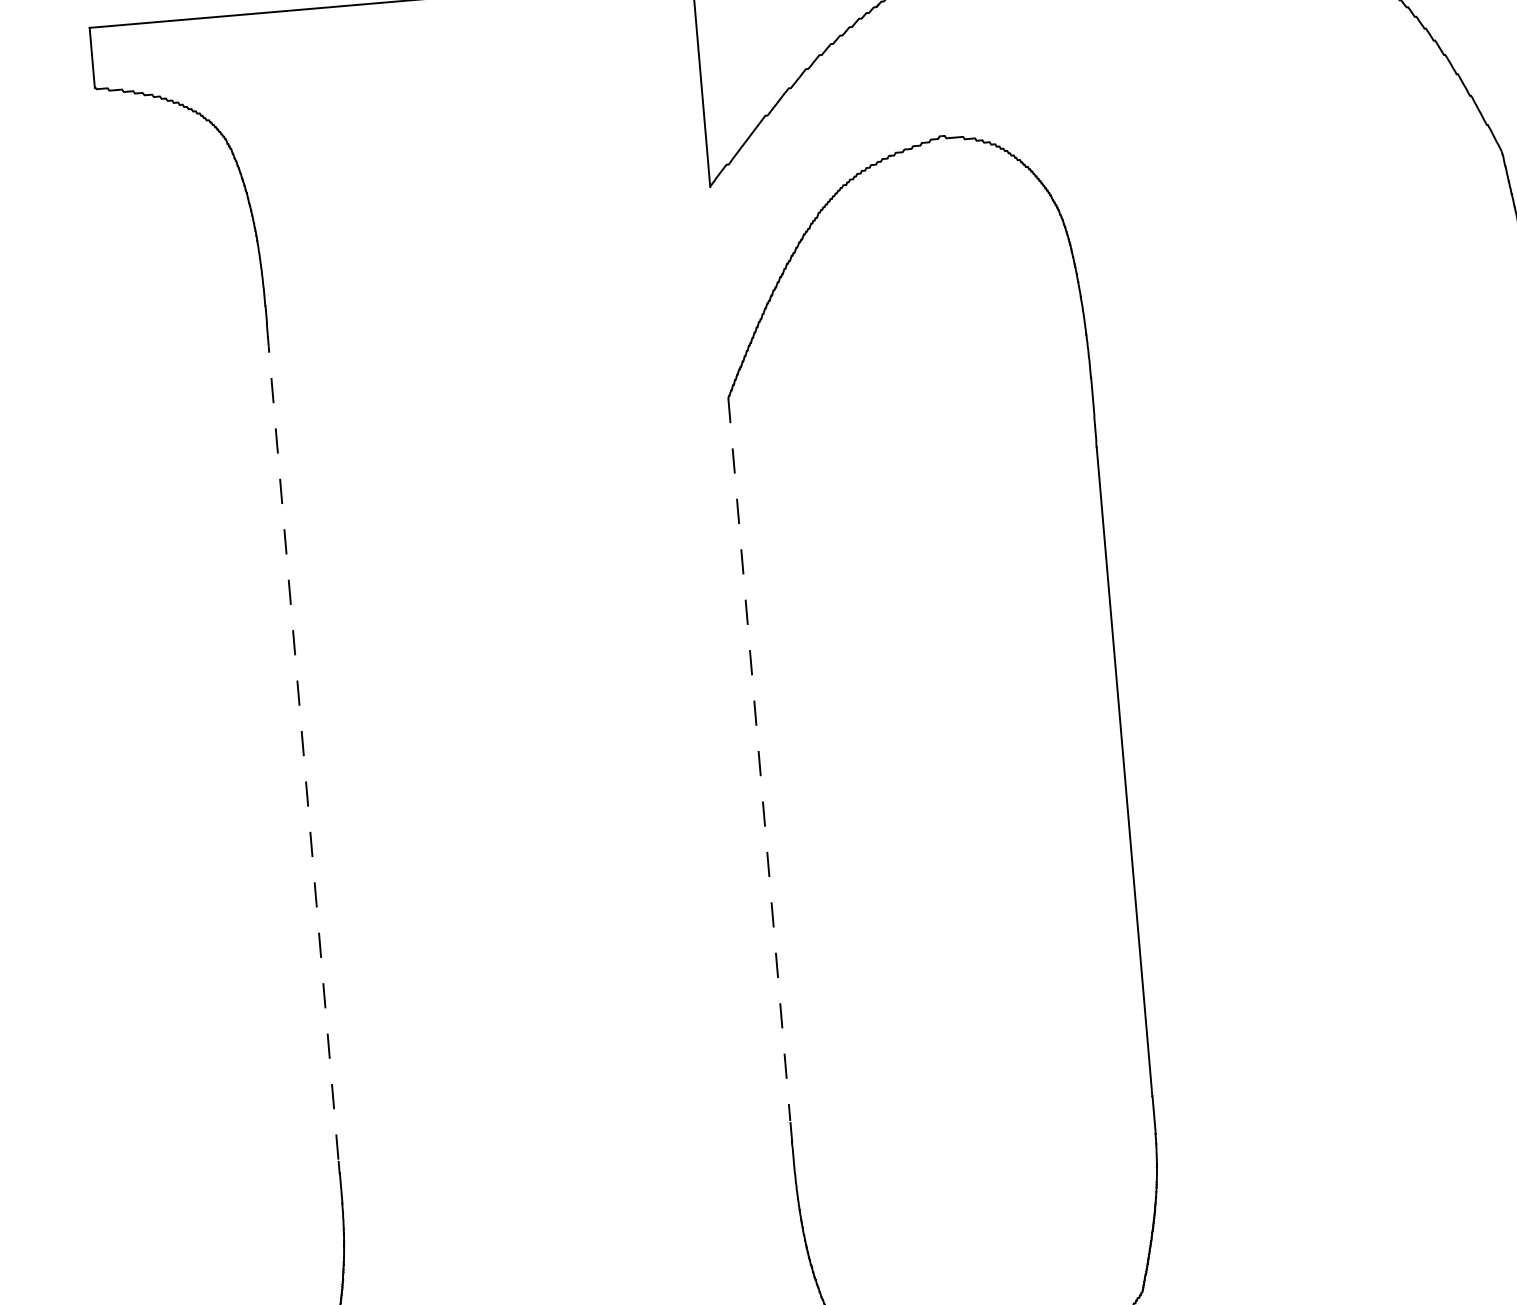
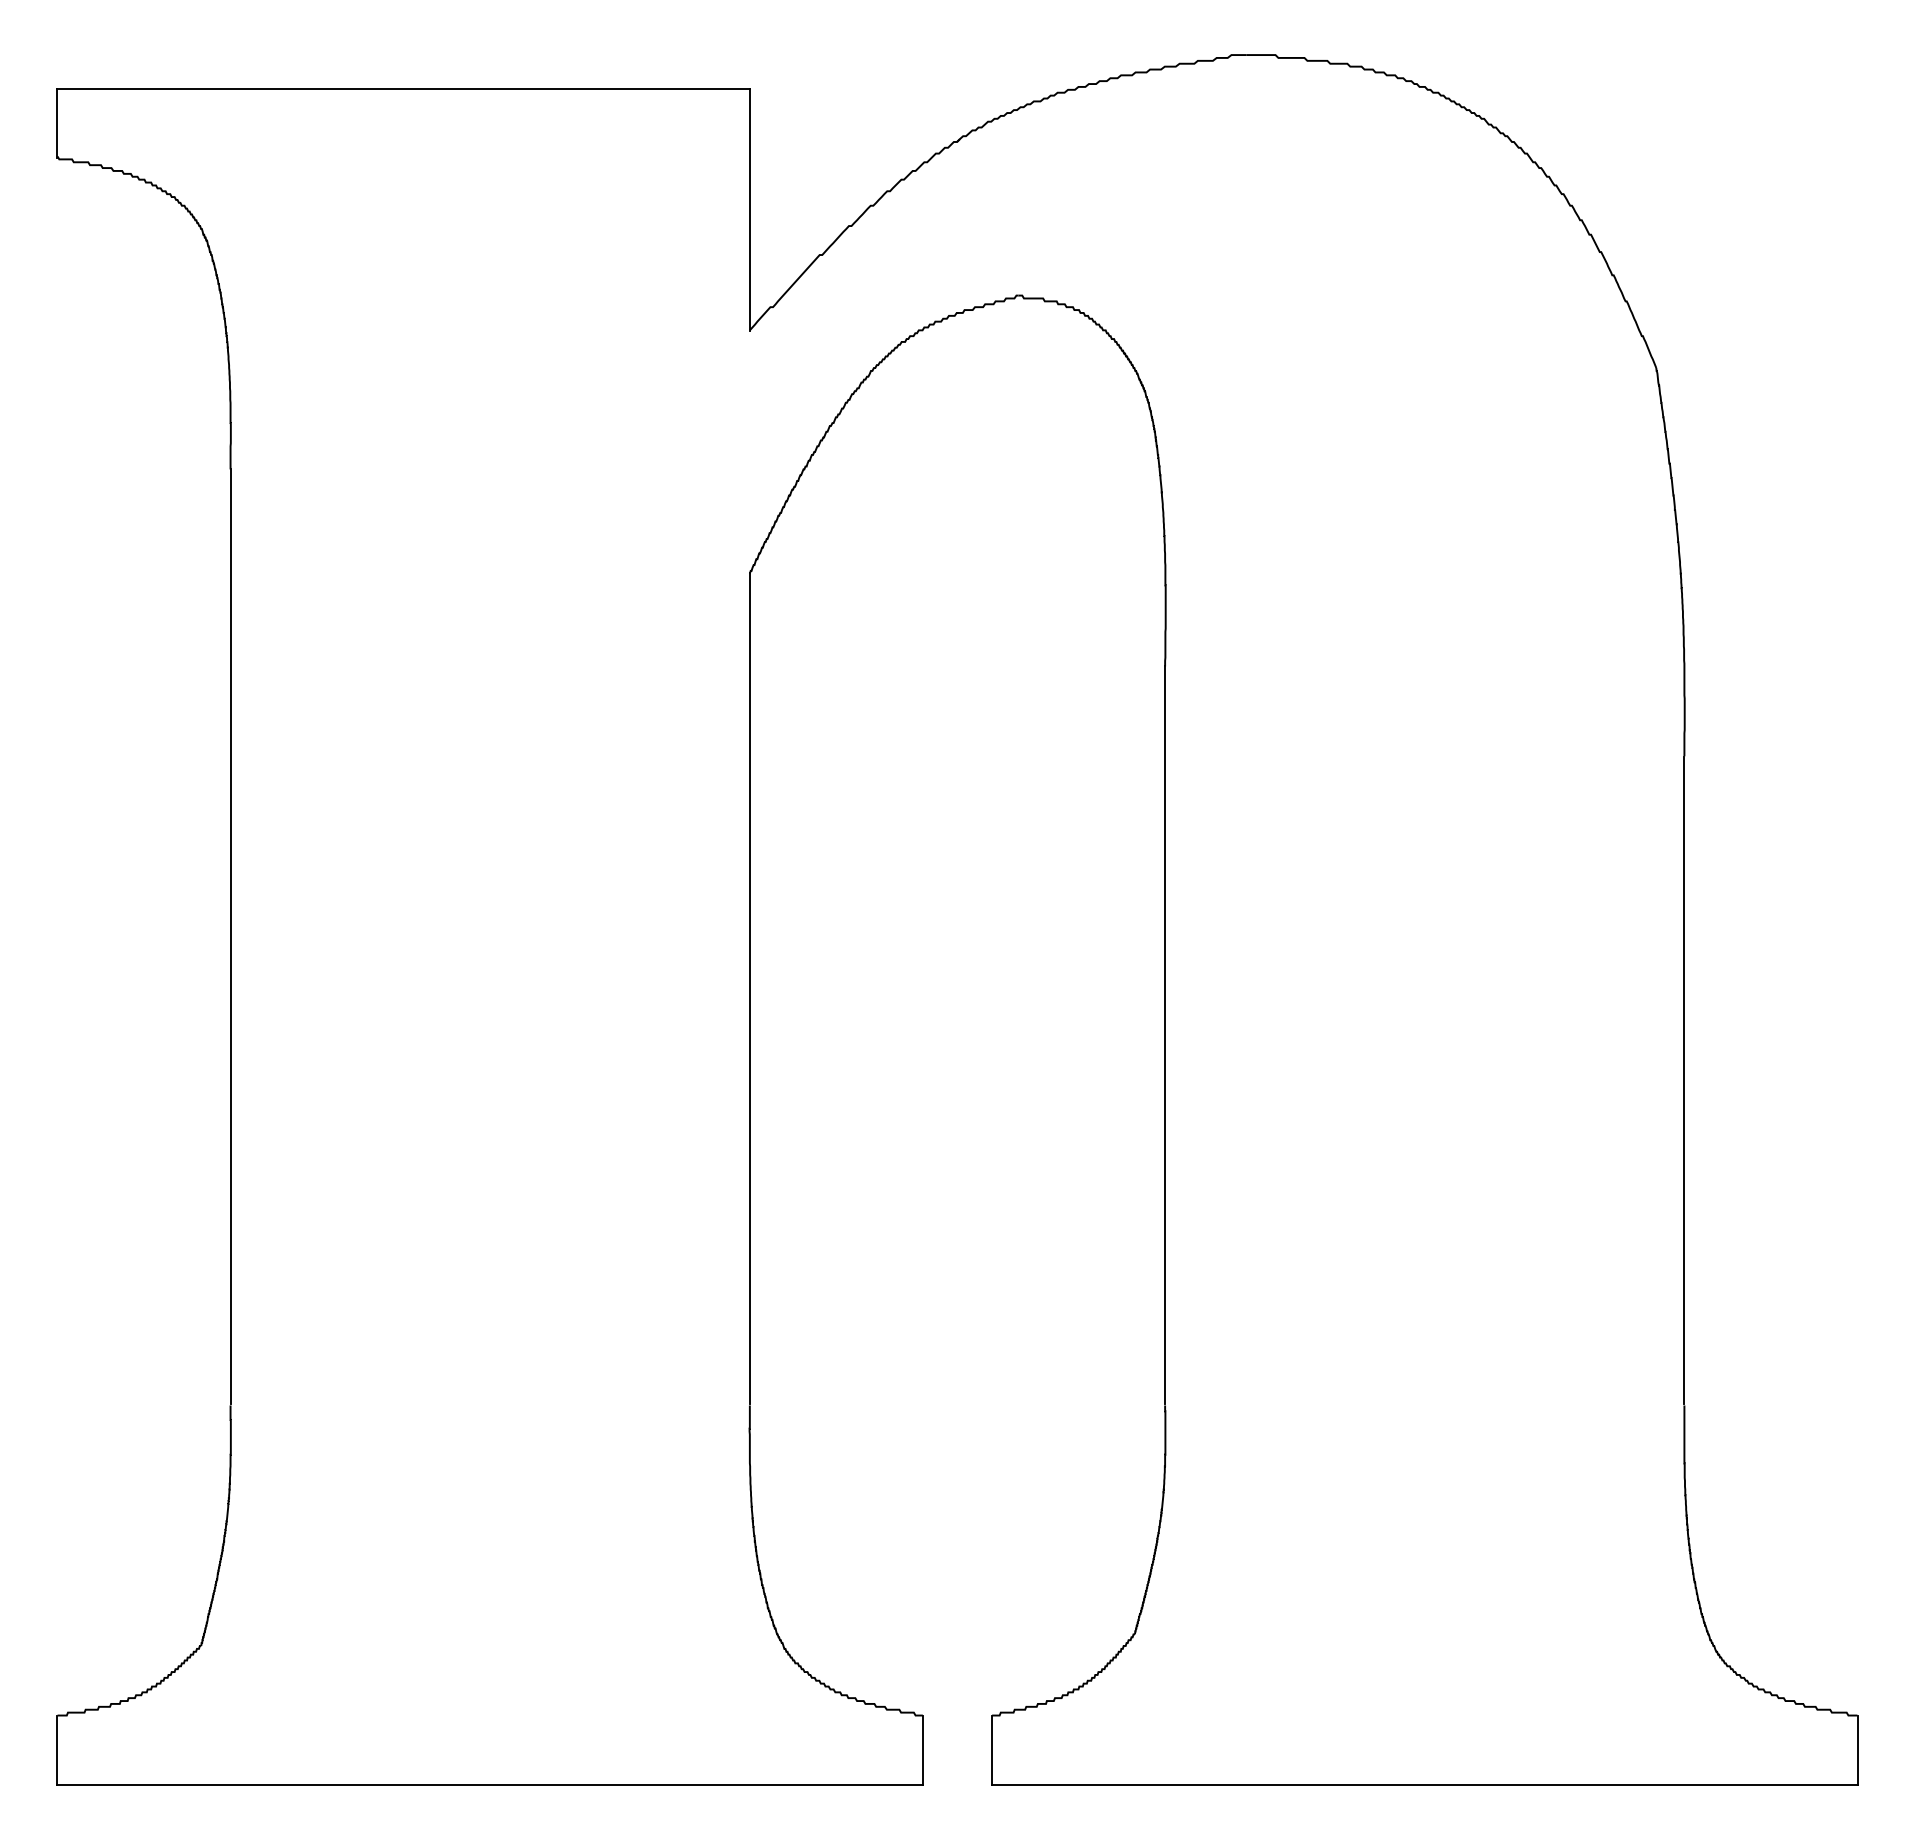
line: (303, 752) -> (230, 936), dashed -> solid
line: (759, 760) -> (749, 989), dashed -> solid

